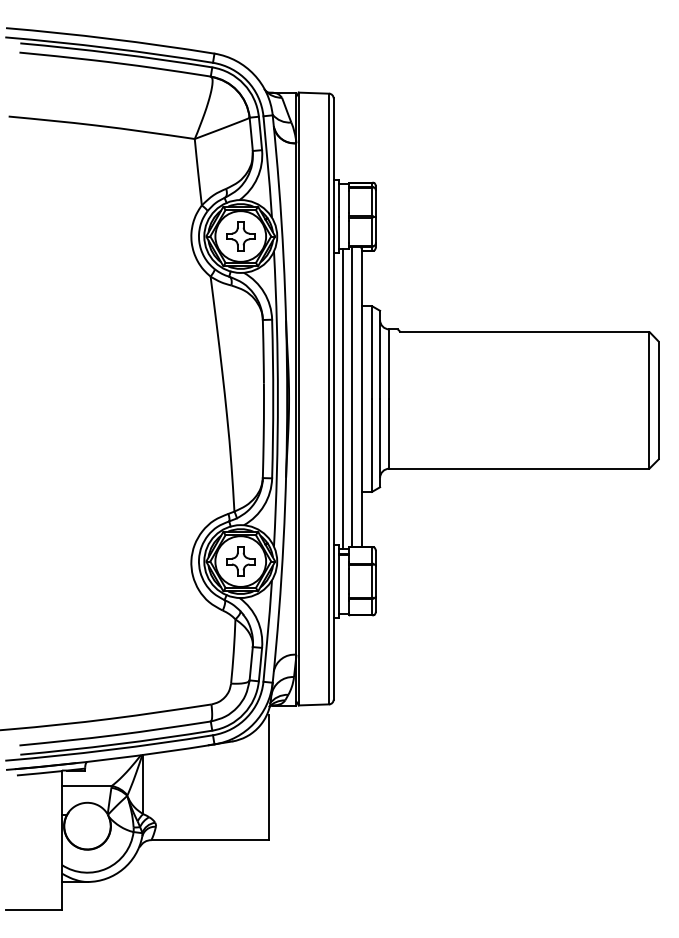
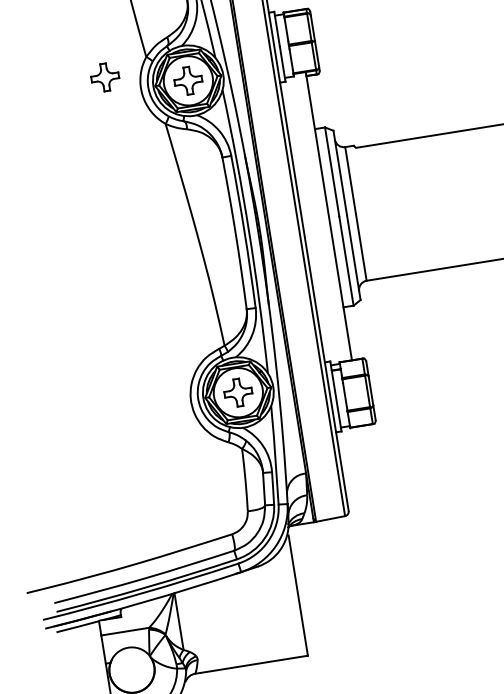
part: (156, 219) -> (104, 77), added
line: (352, 396) -> (320, 217), removed
line: (342, 398) -> (310, 220), removed

